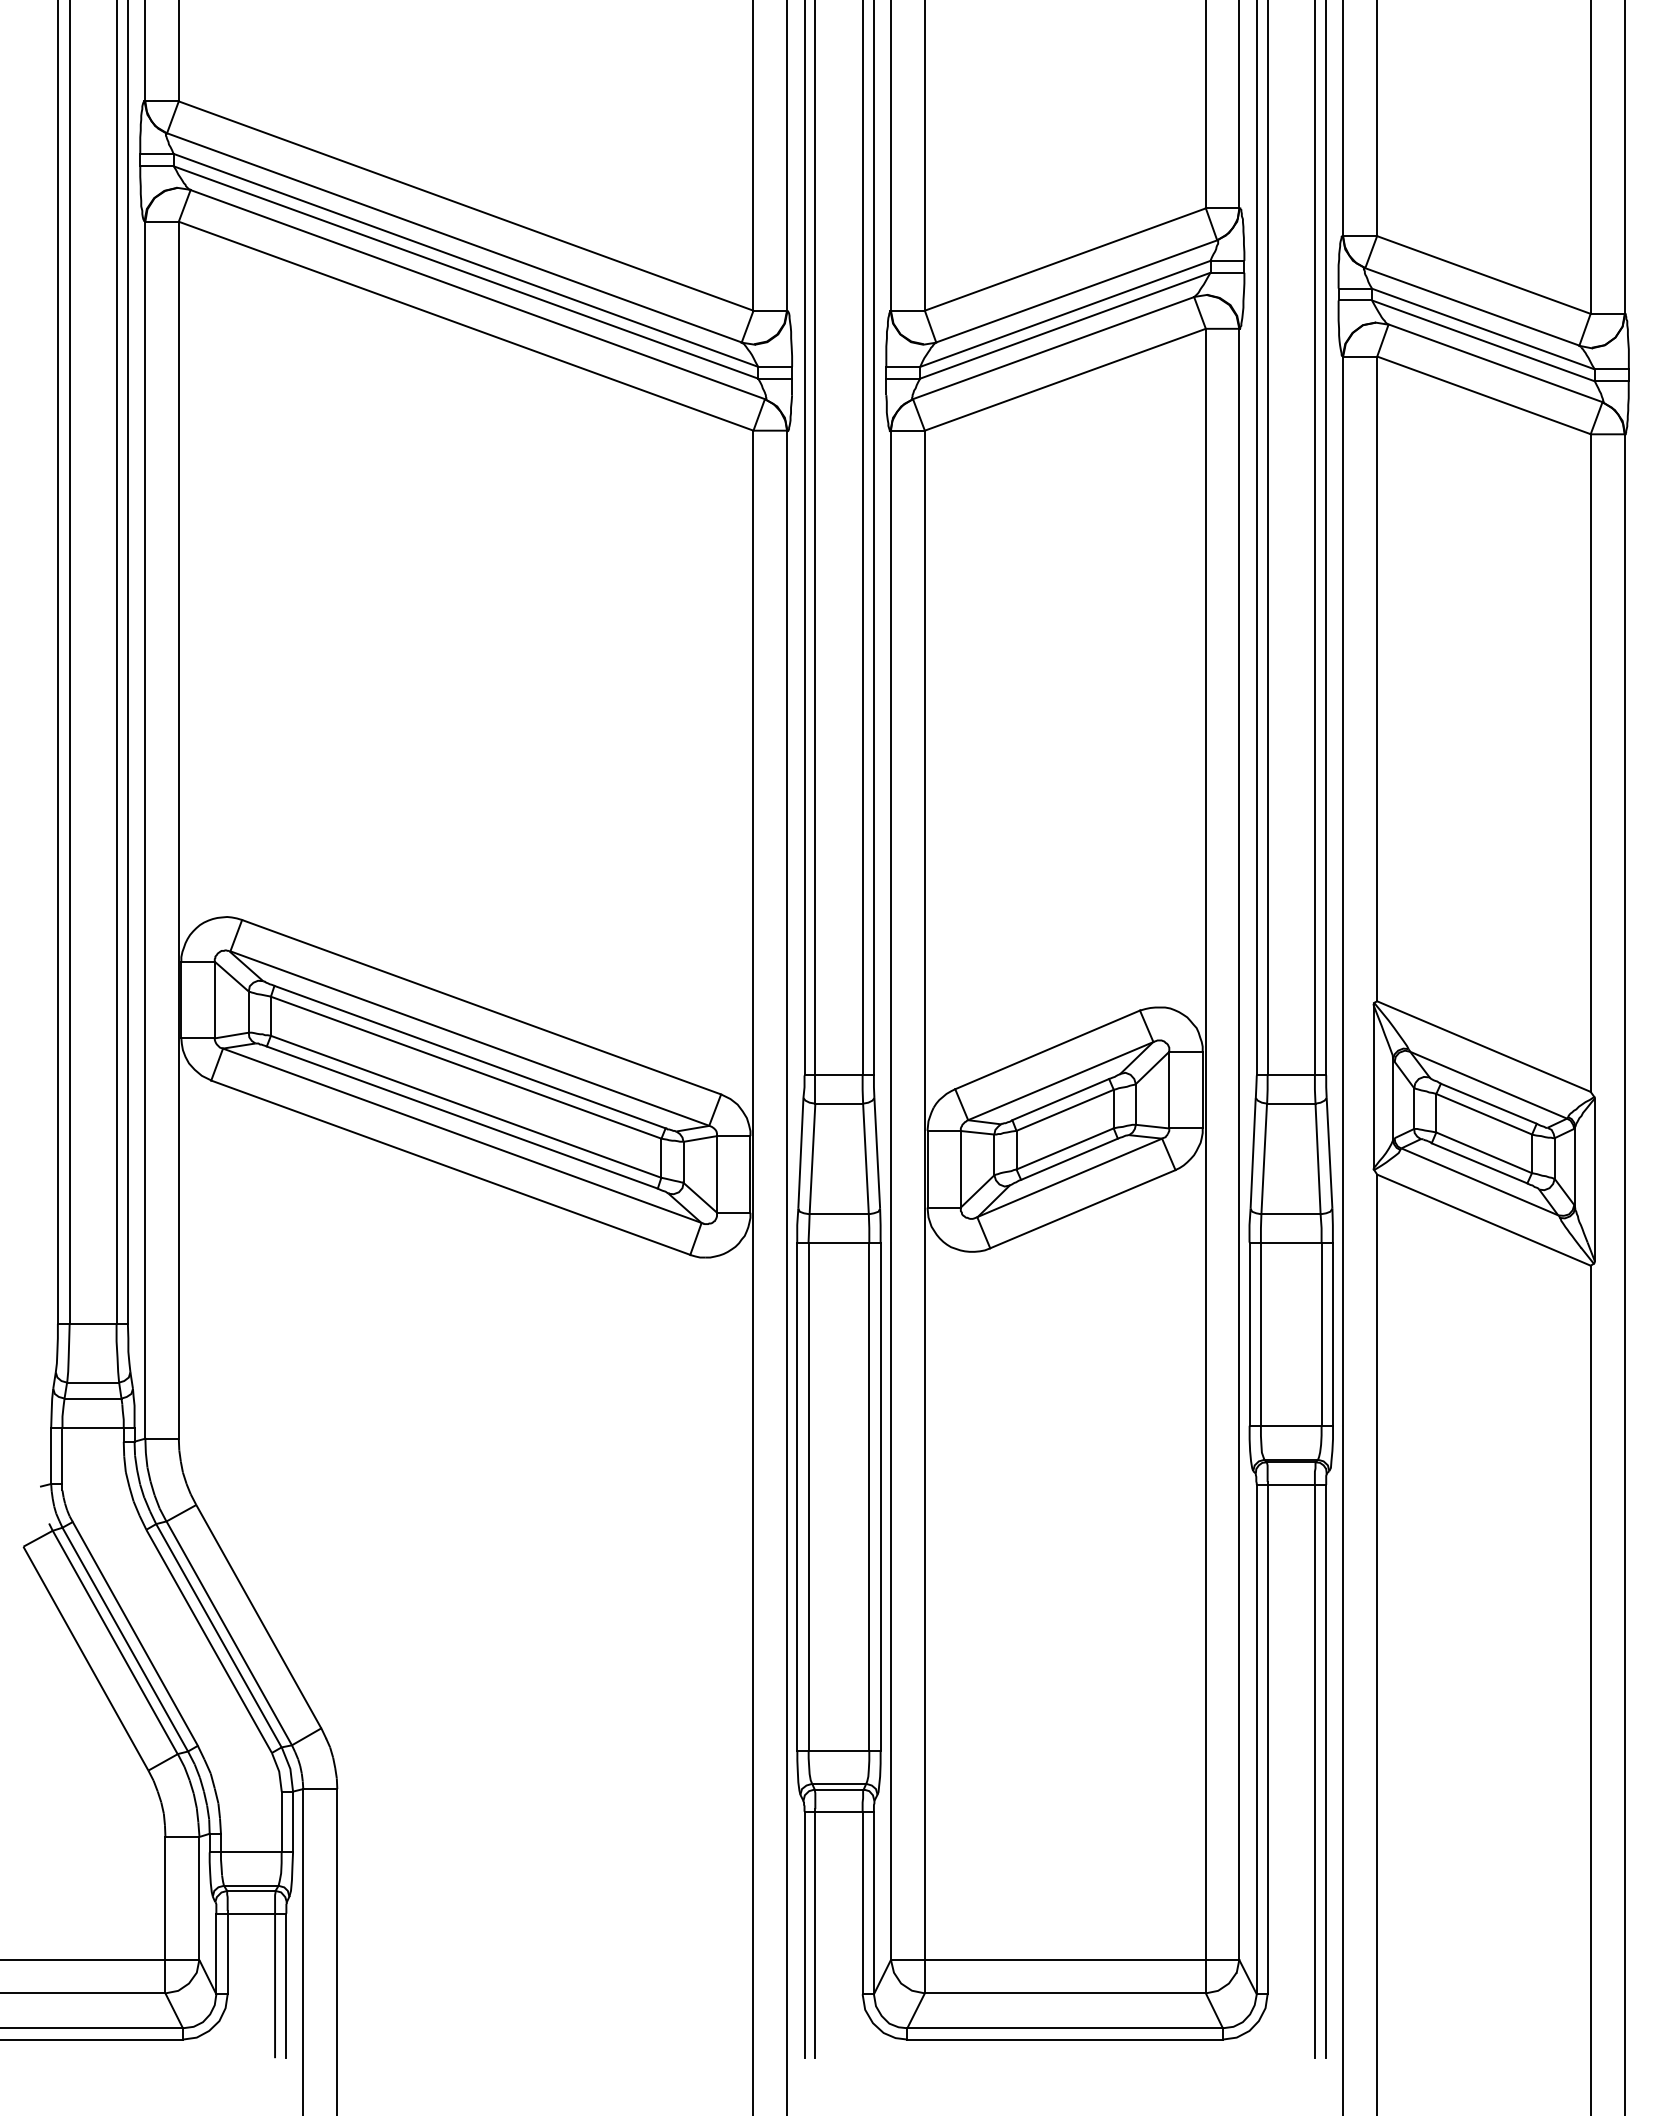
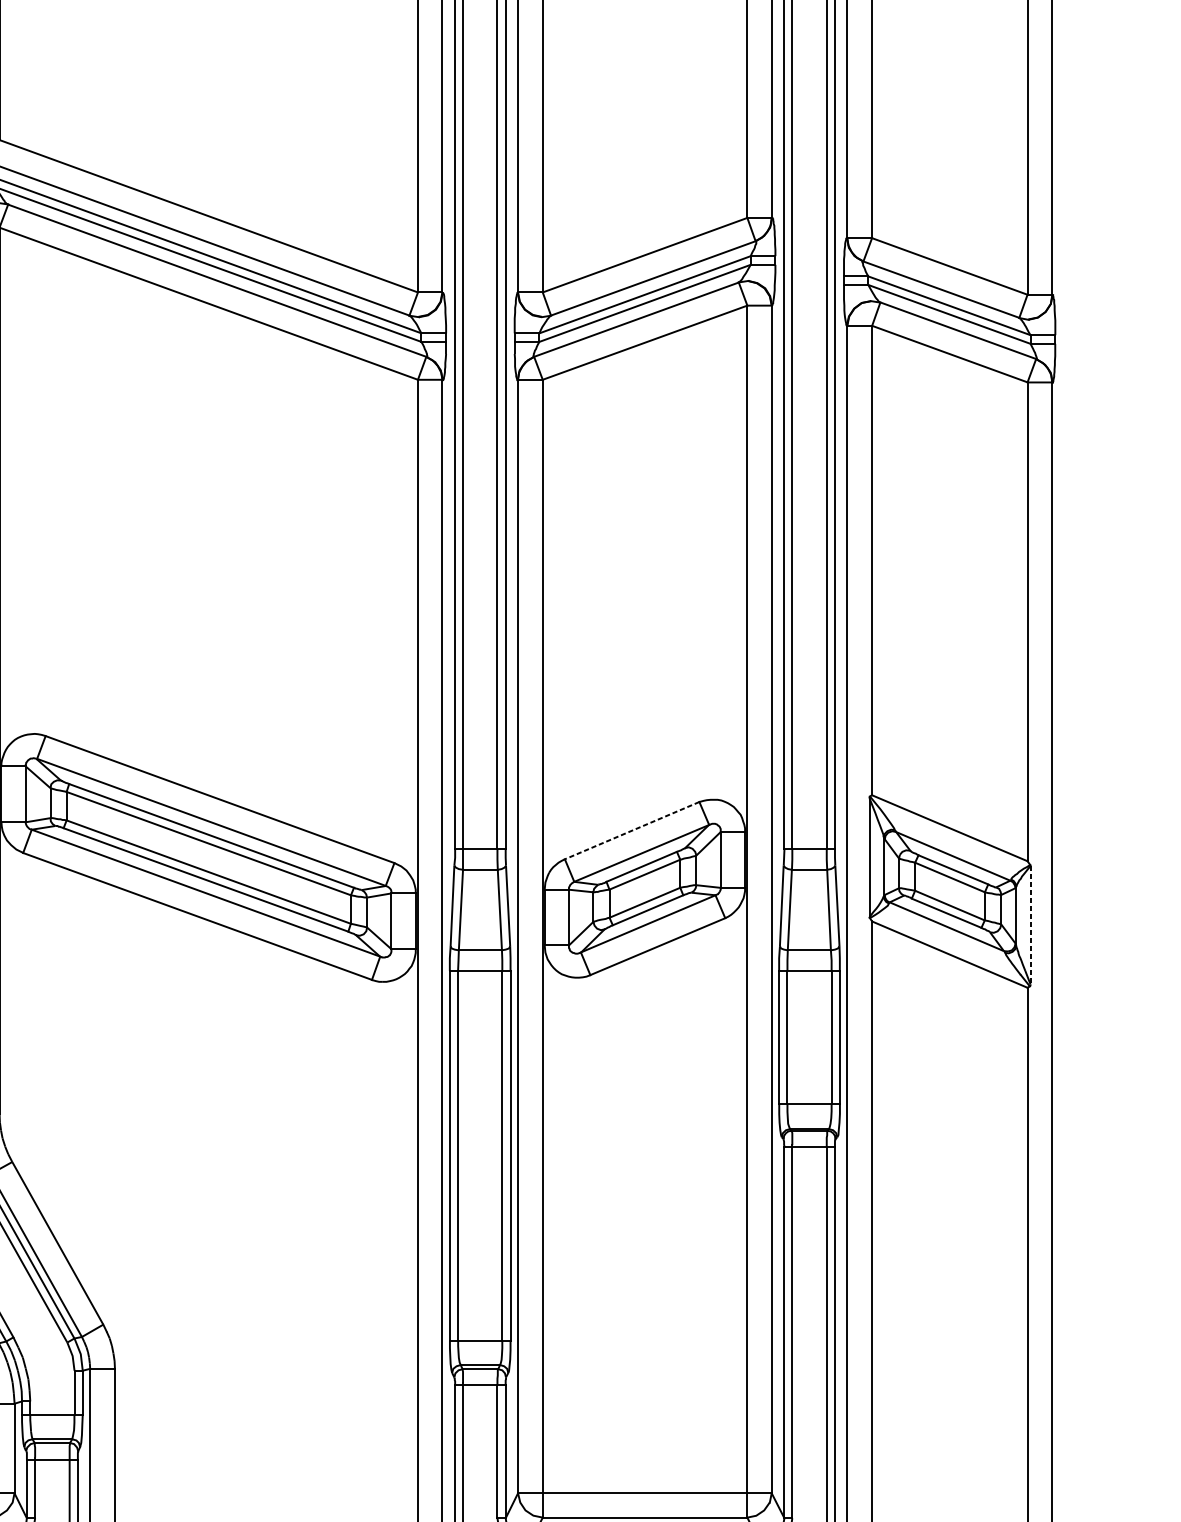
line: (1047, 1050) -> (632, 831), solid -> dashed
line: (1594, 1180) -> (1030, 925), solid -> dashed

